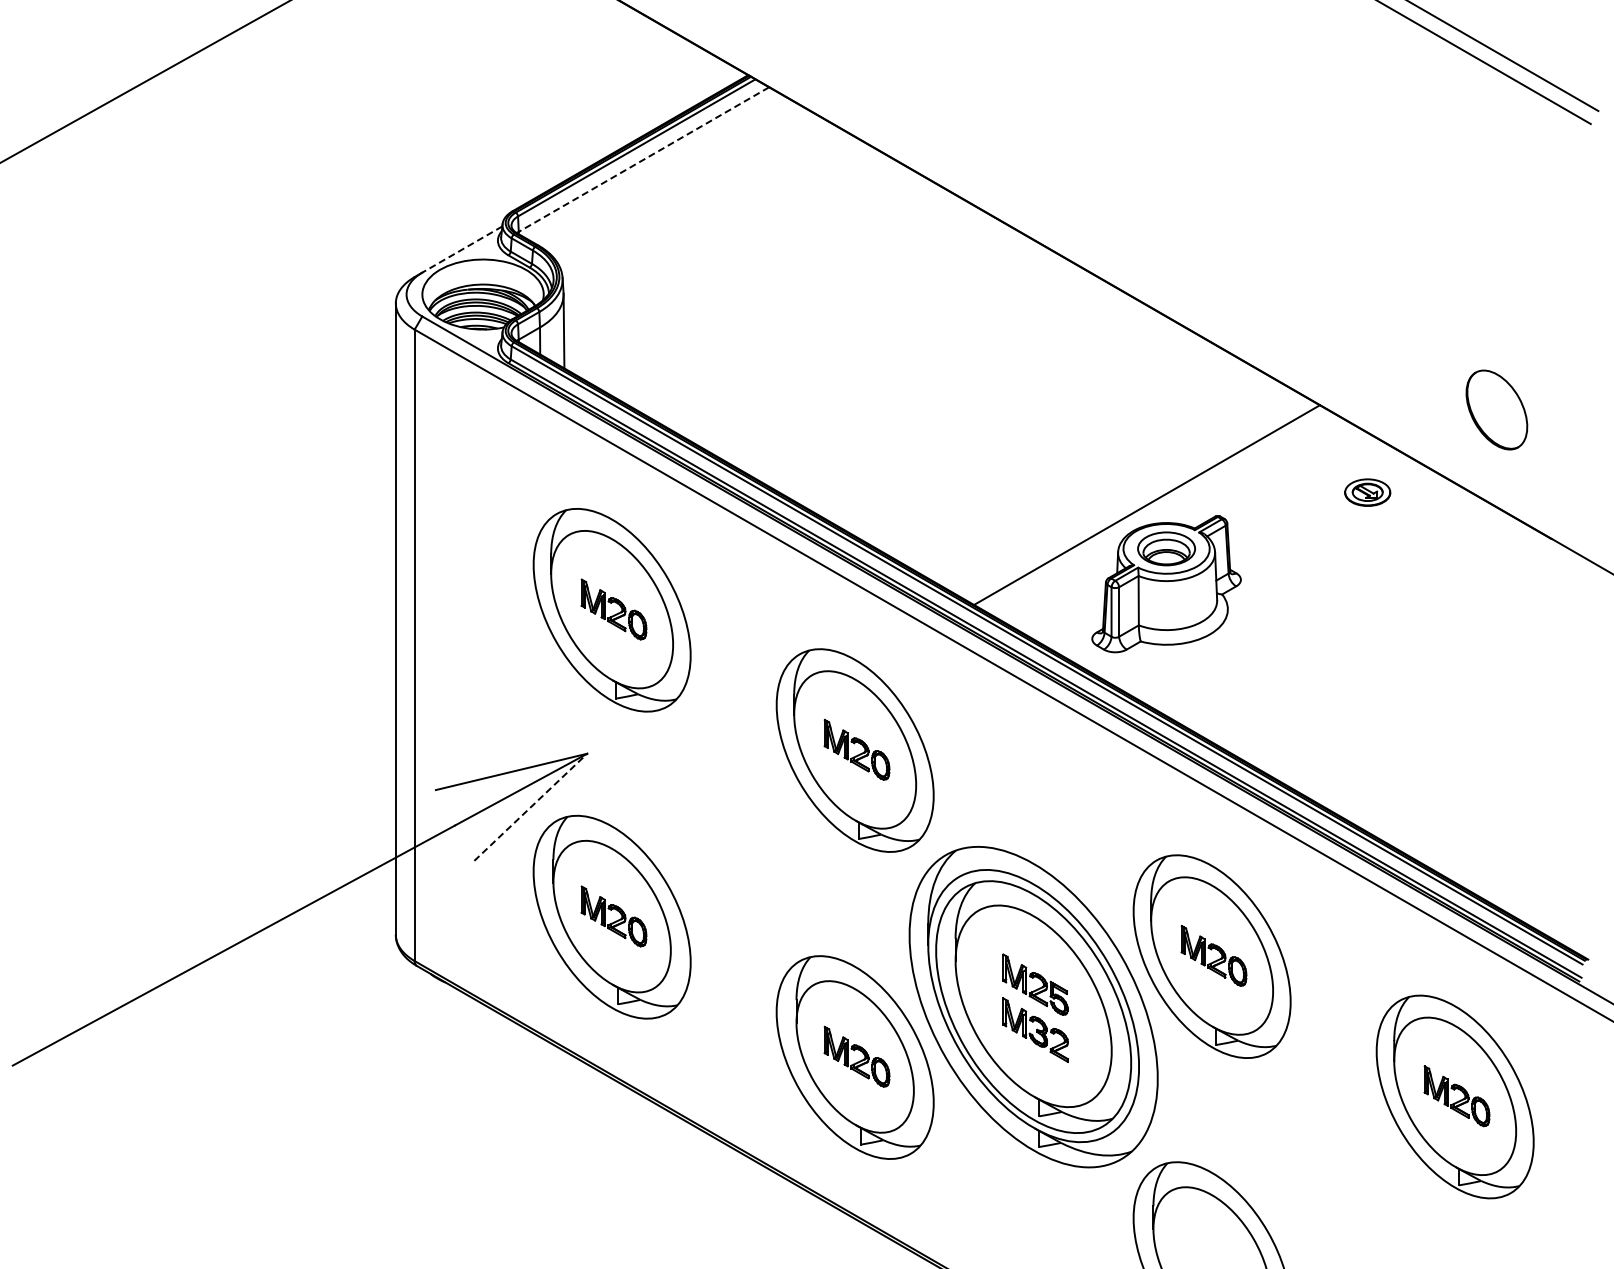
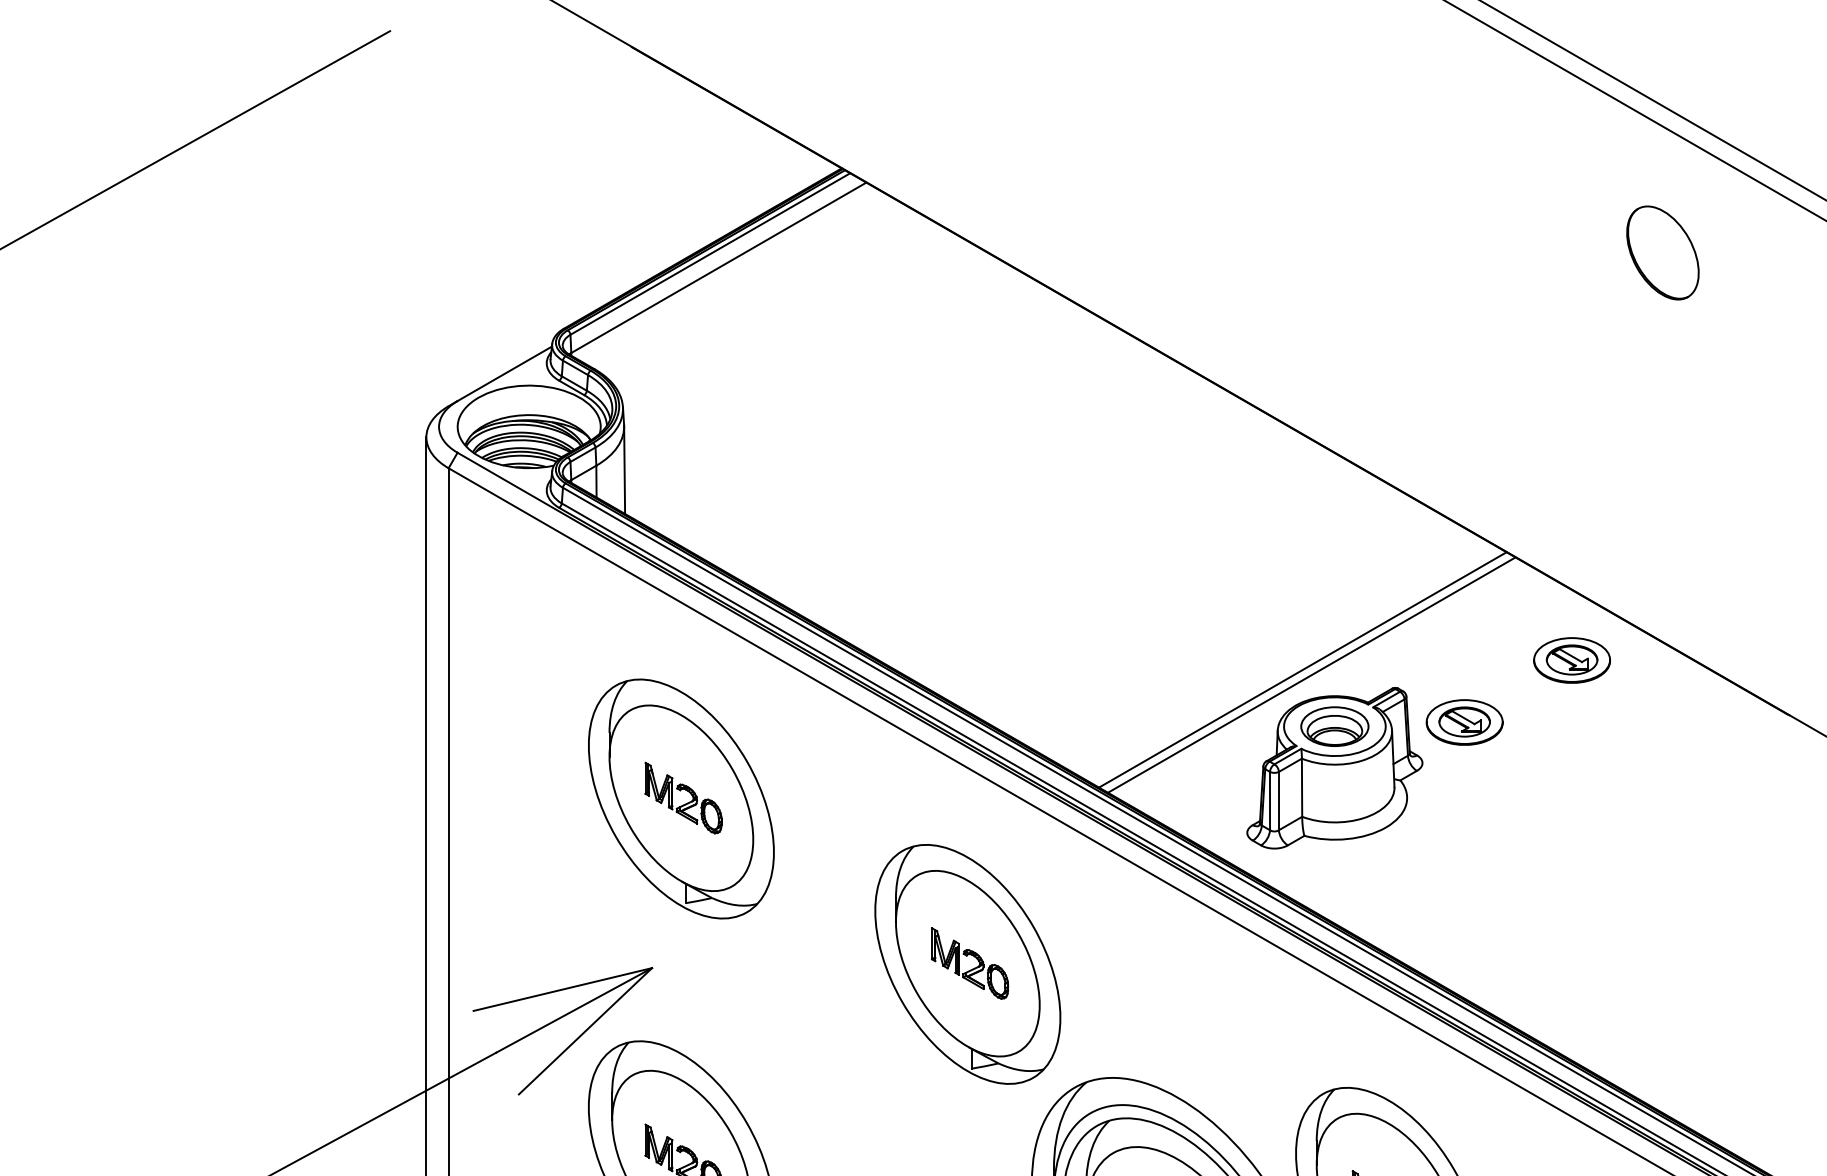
line: (643, 159) -> (718, 267), dashed -> solid
line: (461, 249) -> (503, 373), dashed -> solid
part: (1496, 409) -> (1662, 252), moved
part: (1367, 492) -> (1571, 660), size x1.43
line: (1139, 500) -> (1302, 669), added
part: (1276, 545) -> (1464, 722), added
line: (530, 807) -> (585, 1031), dashed -> solid

